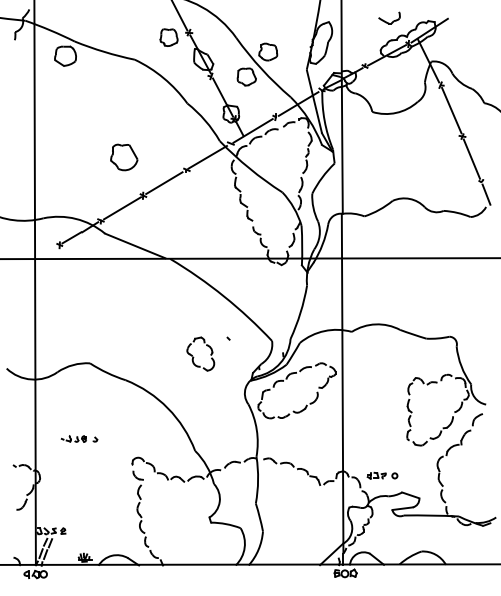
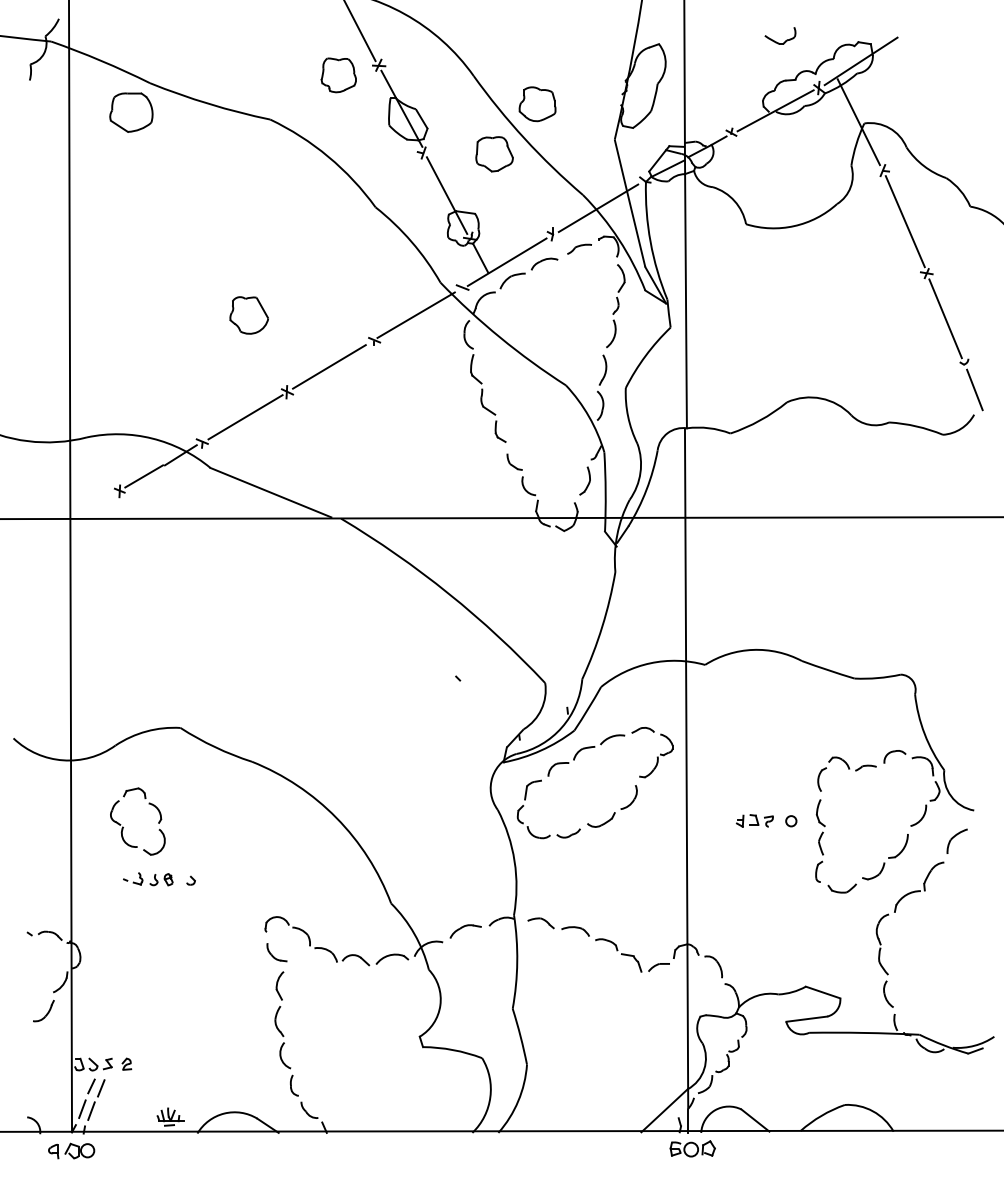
part: (389, 17) -> (780, 34), size x0.71
part: (124, 157) -> (249, 315), size x0.71
part: (194, 357) -> (125, 828), moved
part: (382, 475) -> (766, 820), moved

